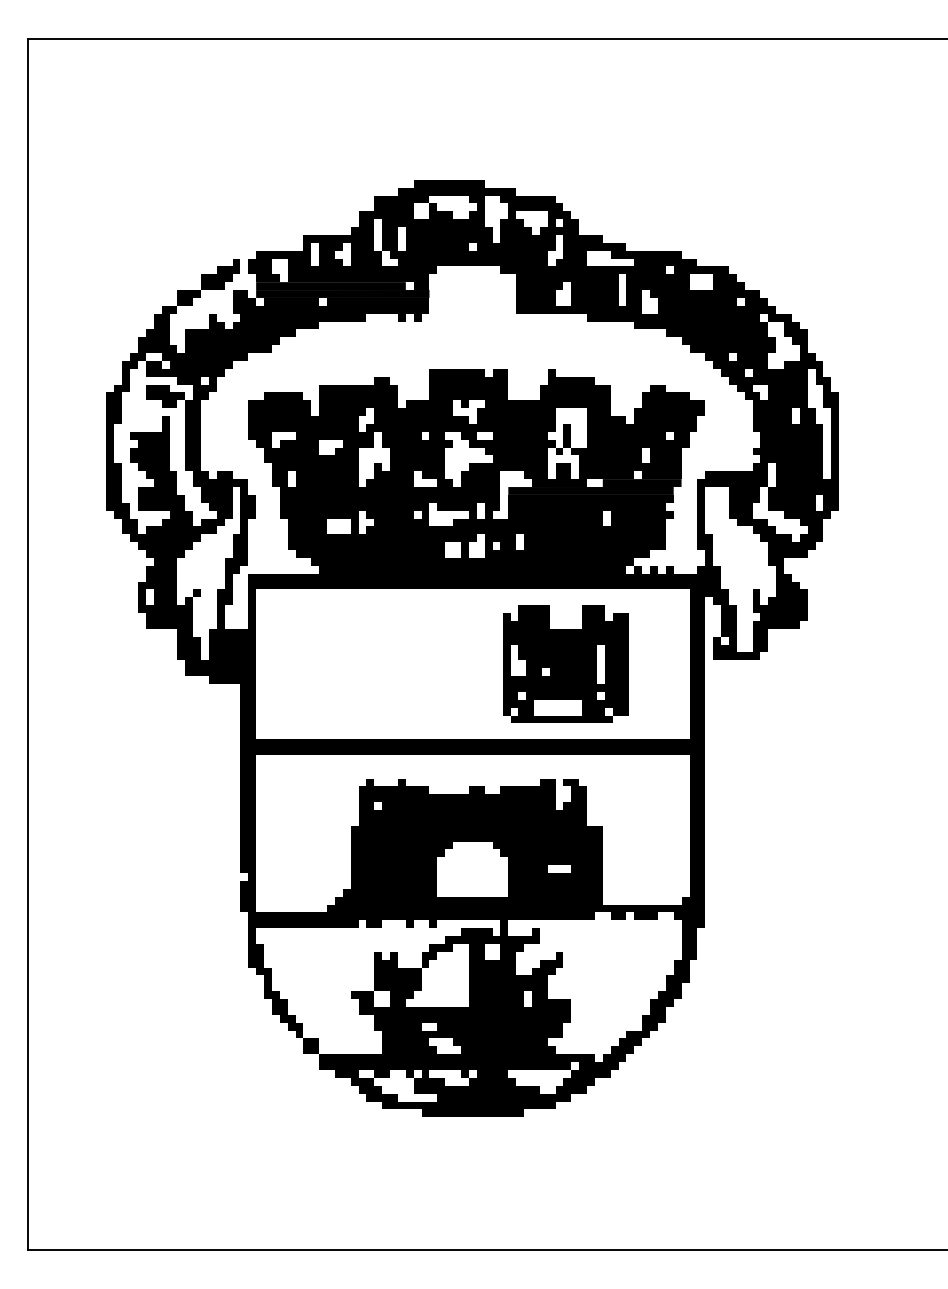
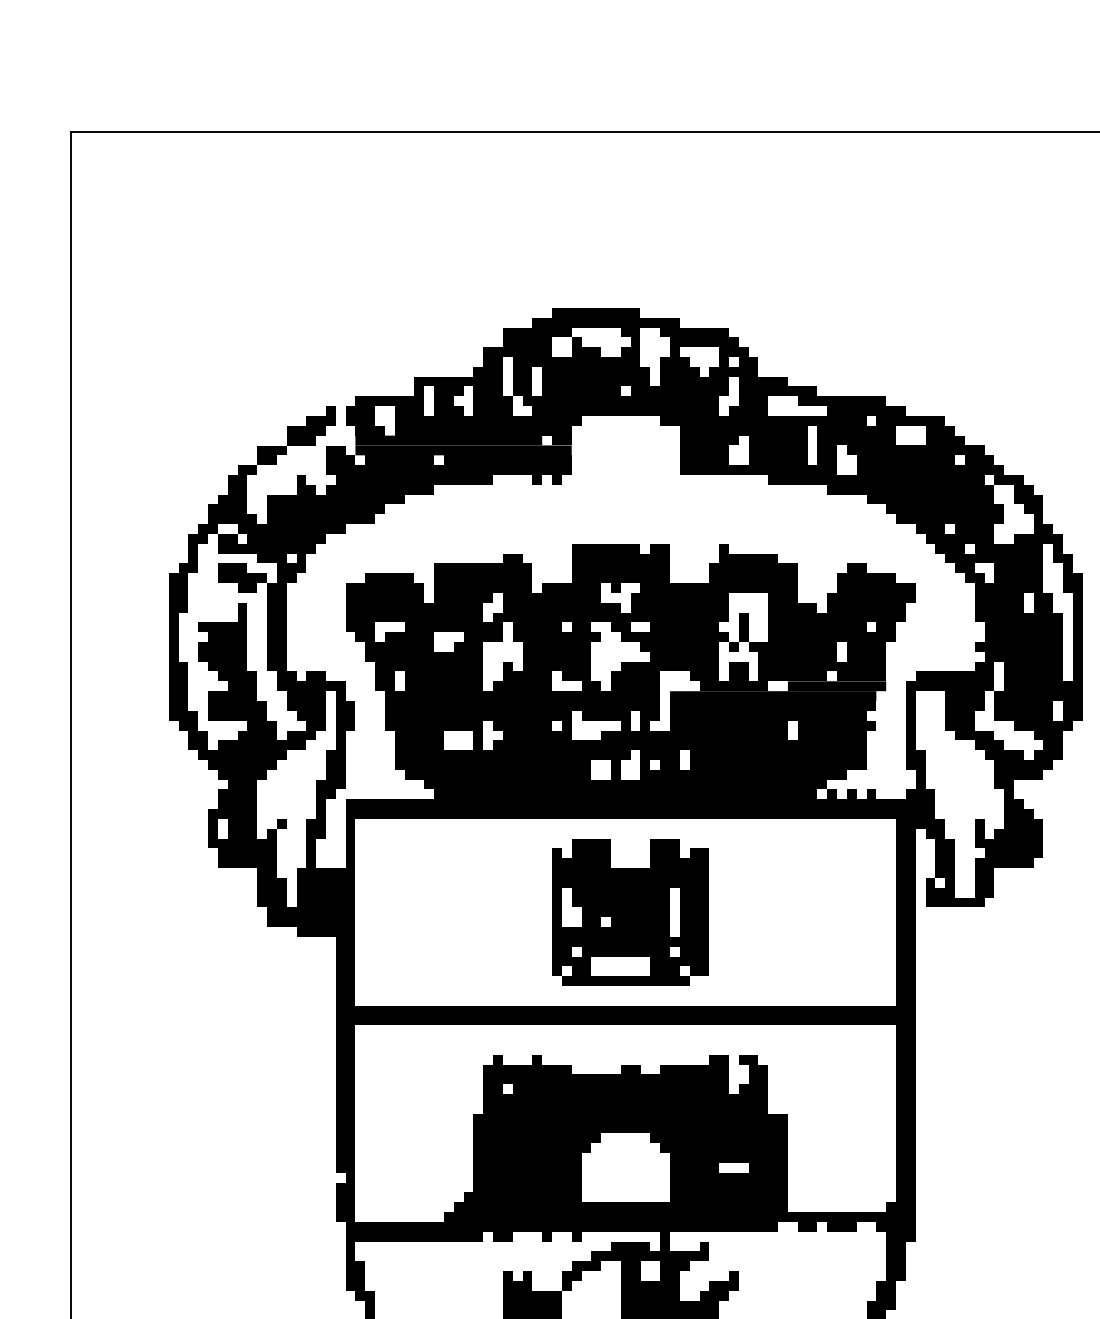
part: (565, 663) -> (630, 911), moved

